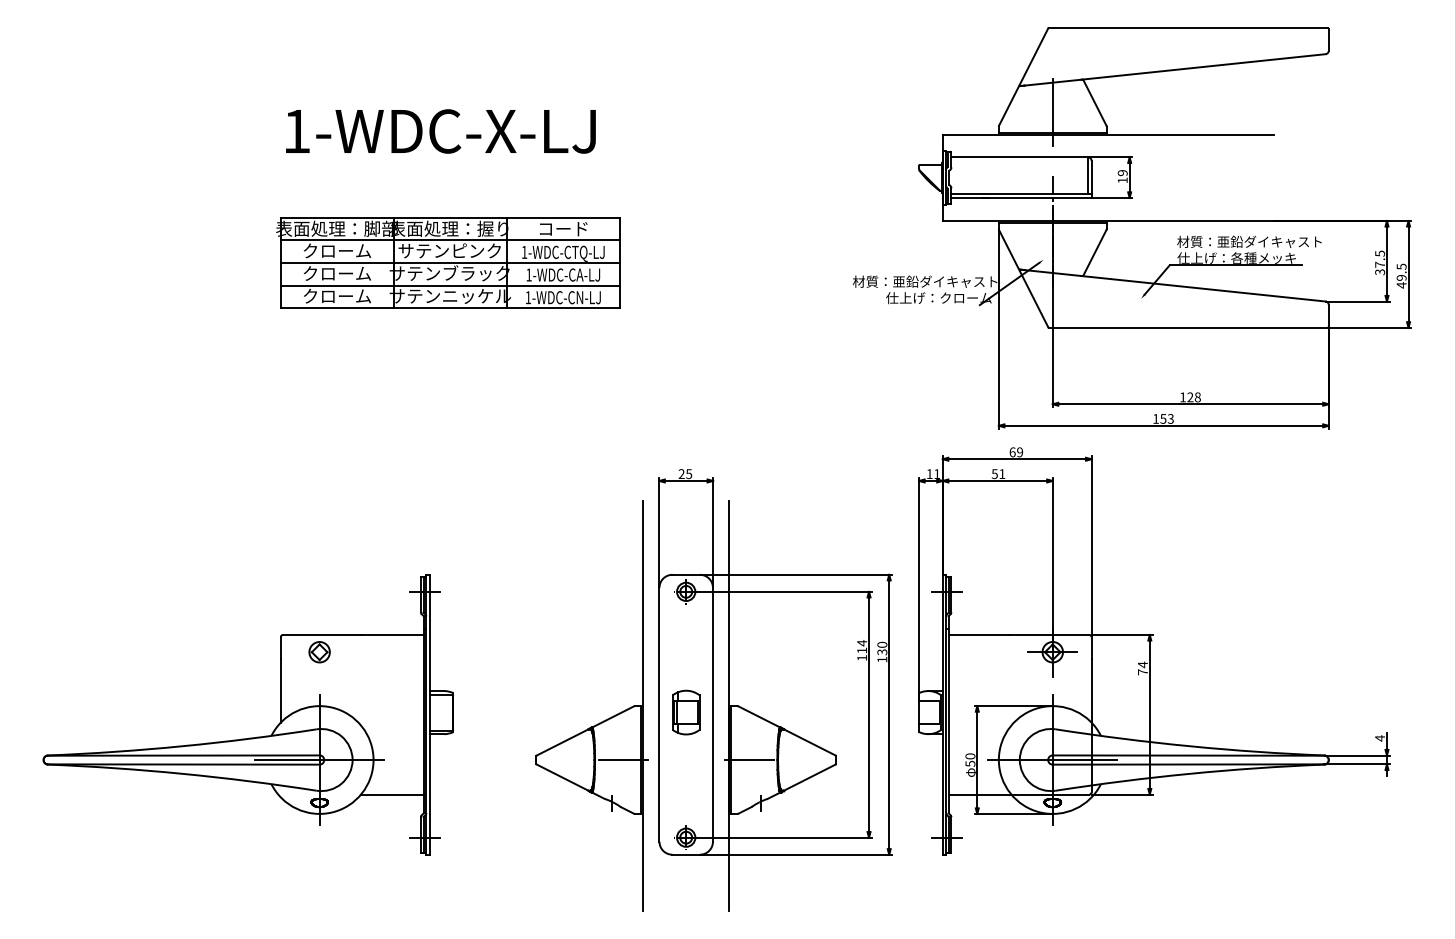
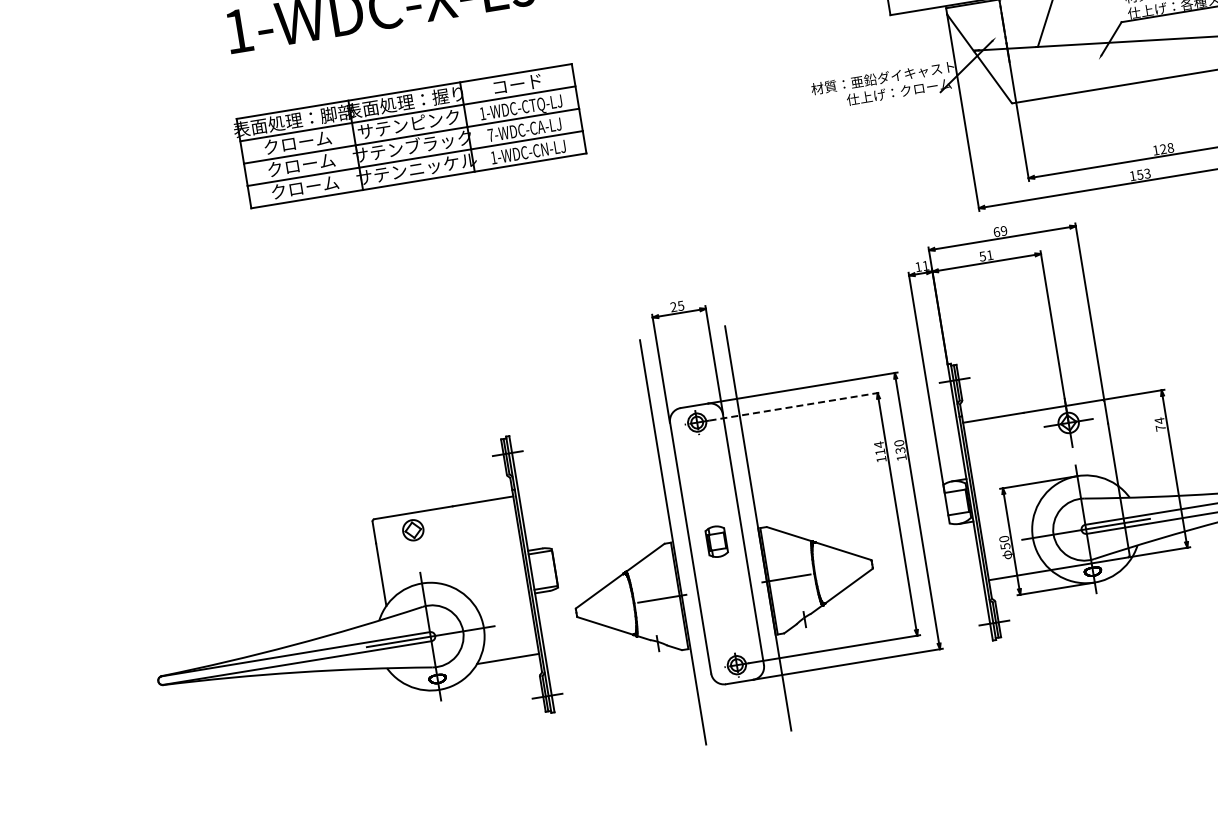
text: (528, 274) -> (490, 134), 1-WDC-CA-LJ -> 7-WDC-CA-LJ
line: (785, 591) -> (795, 406), solid -> dashed
part: (686, 712) -> (716, 541), size x0.7
part: (249, 737) -> (357, 625), moved

